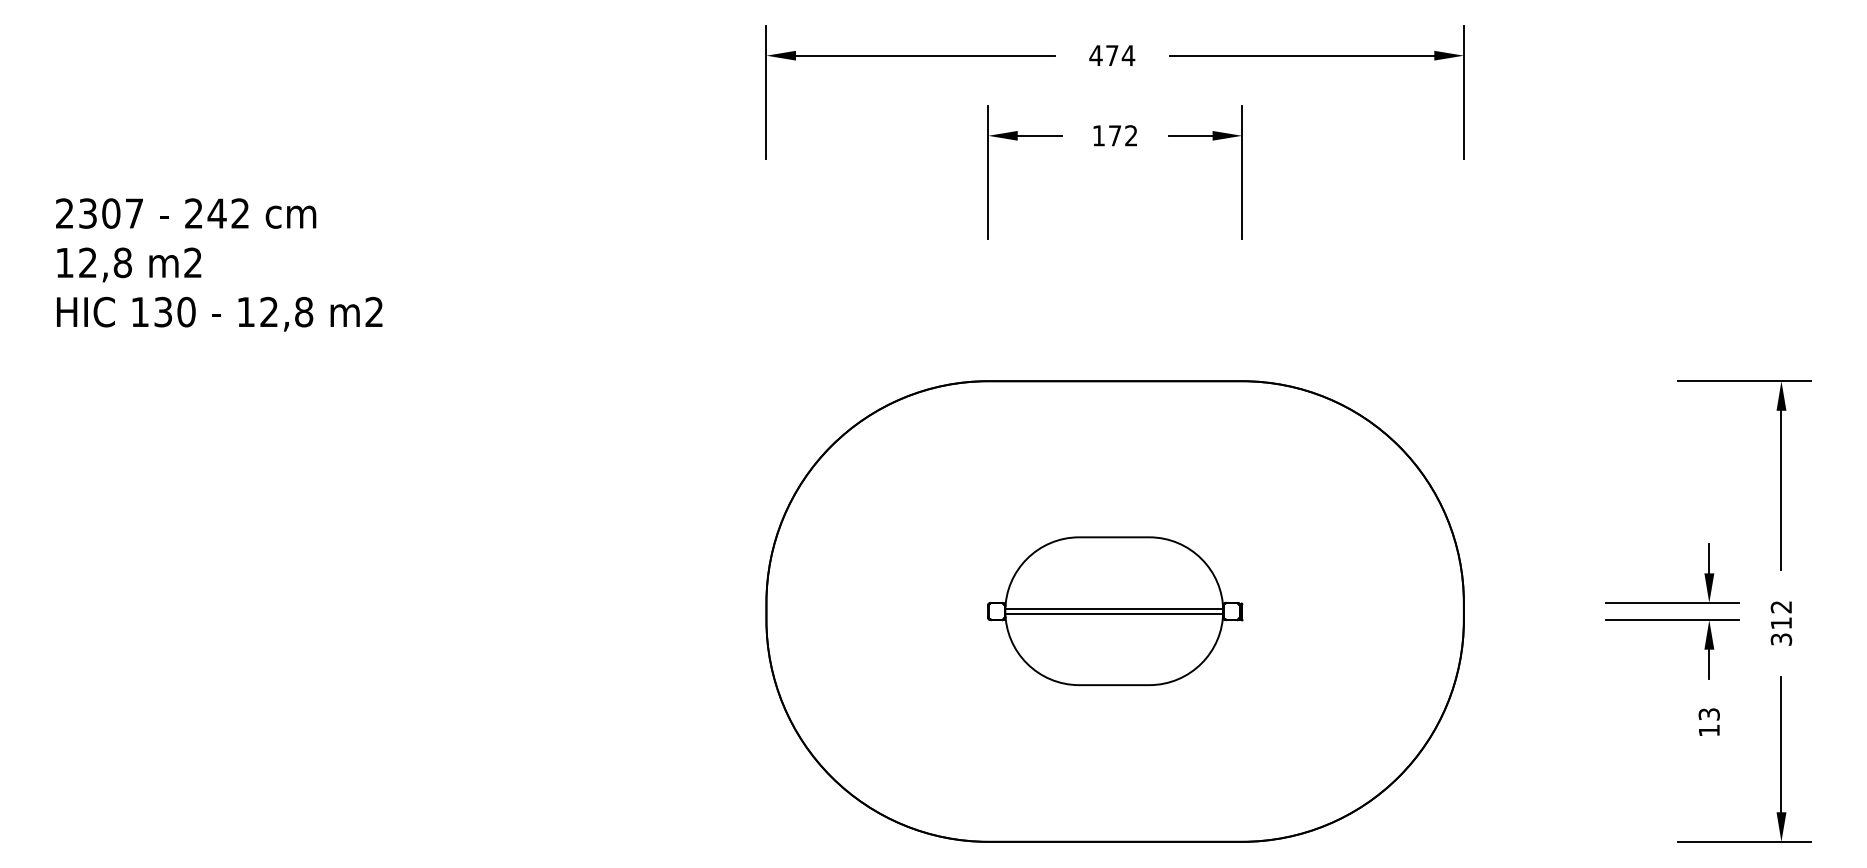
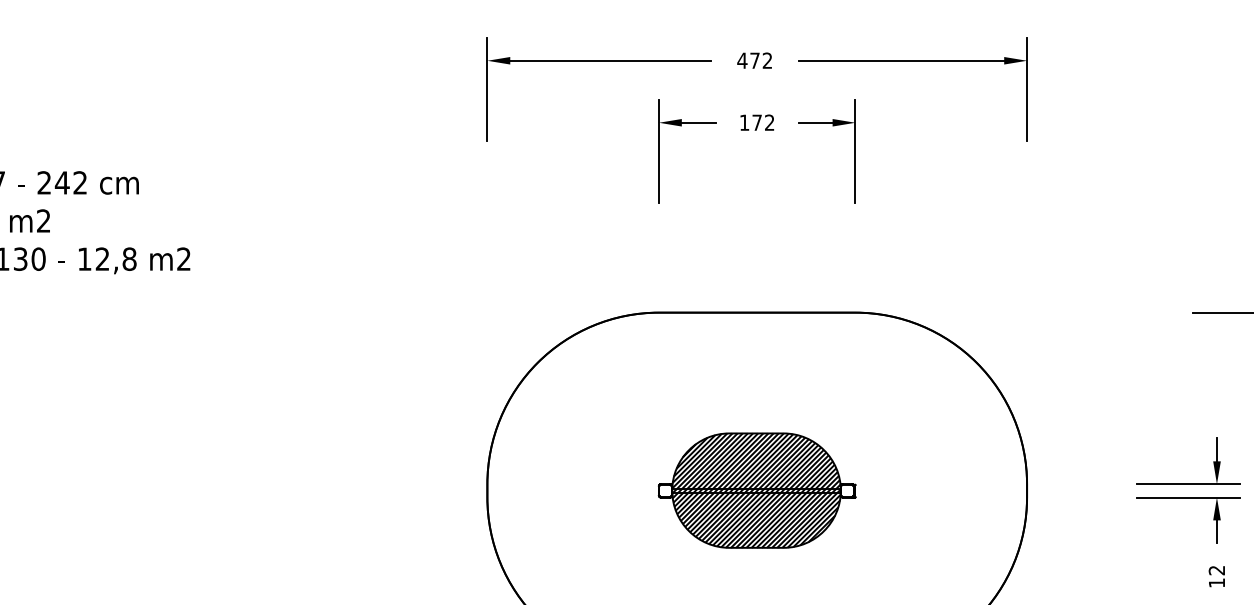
text: (1128, 55) -> (767, 60), 474 -> 472
hatch: (1114, 611) -> (756, 490), added
text: (1709, 714) -> (1217, 570), 13 -> 12

